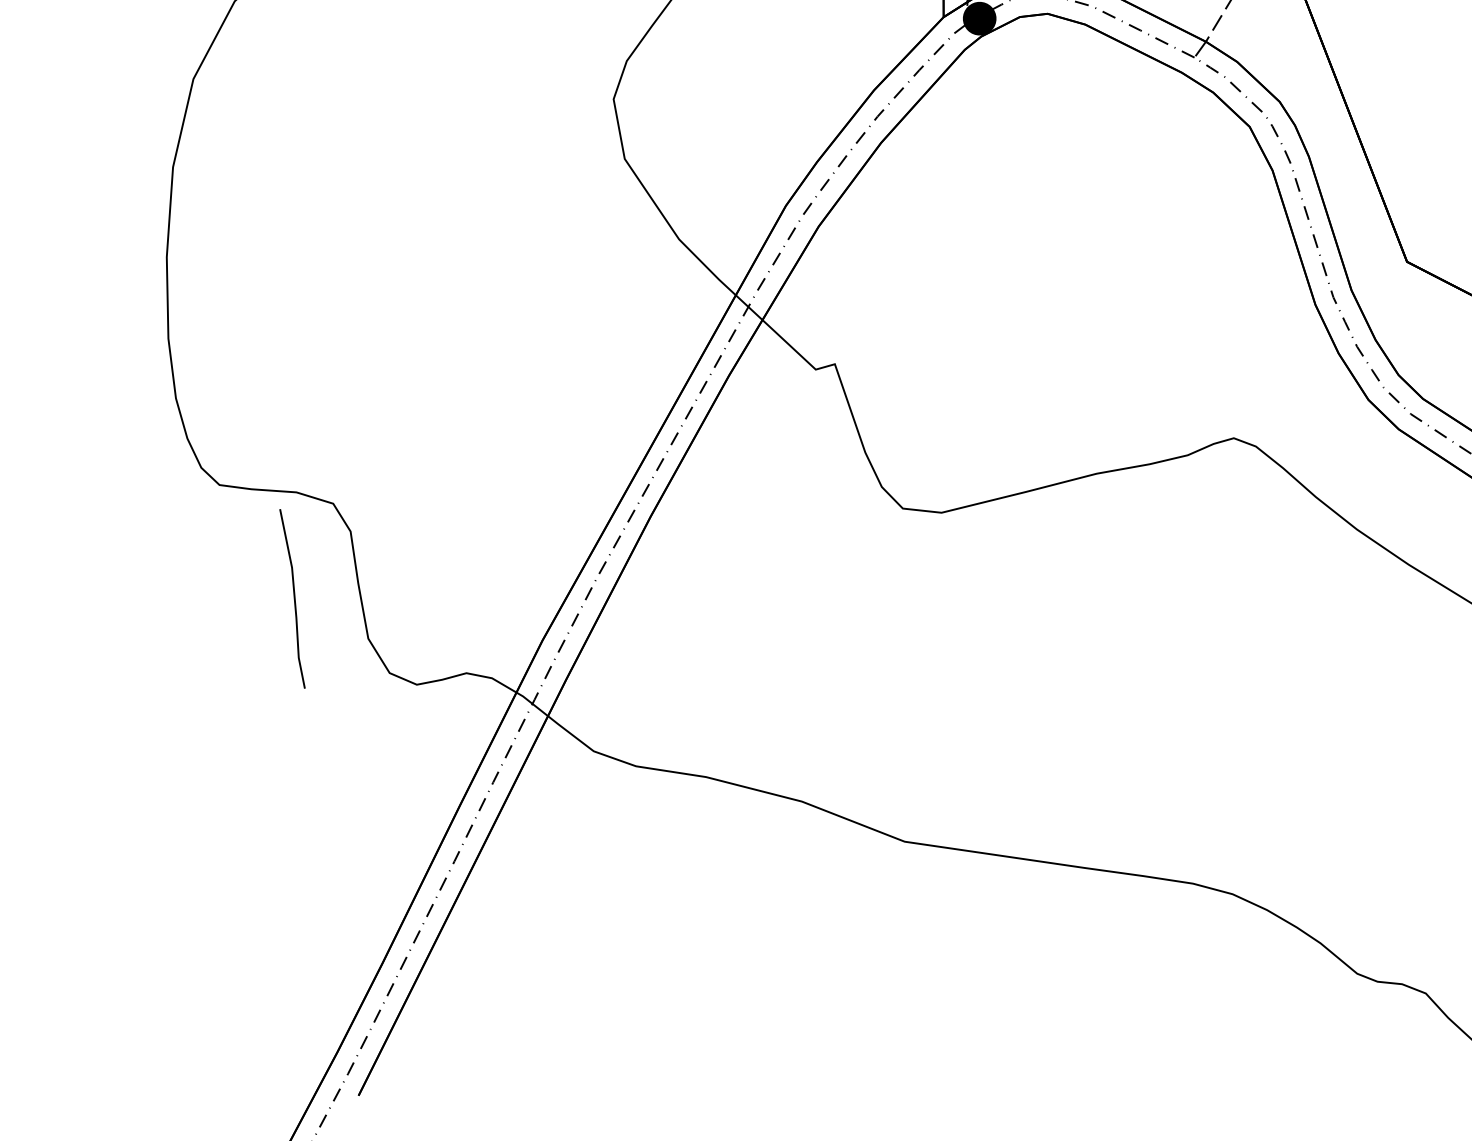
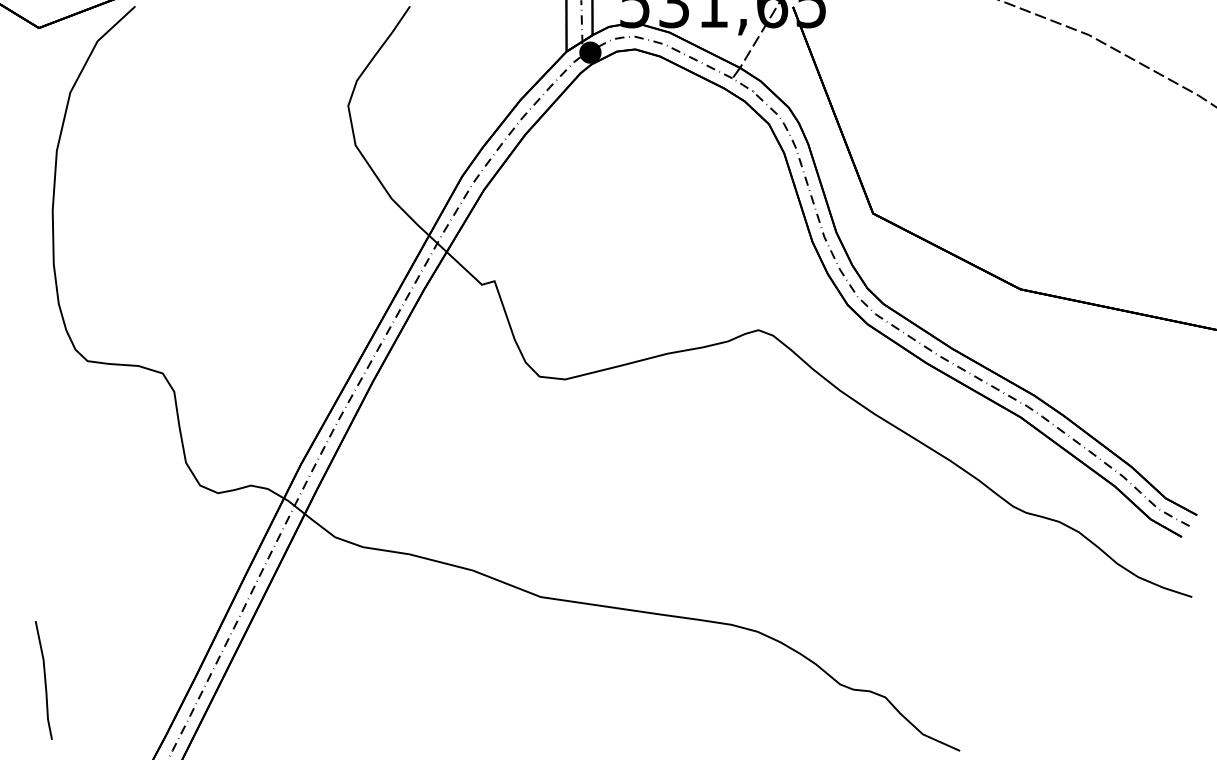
line: (293, 598) -> (44, 680), moved

